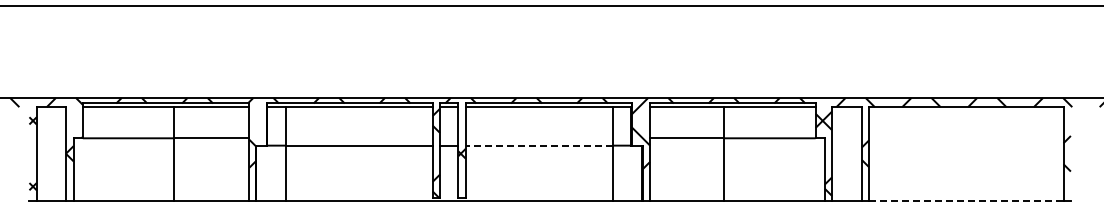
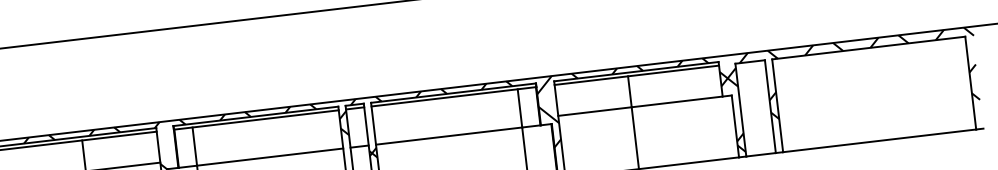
line: (539, 145) -> (449, 135), dashed -> solid
line: (966, 200) -> (879, 140), dashed -> solid

